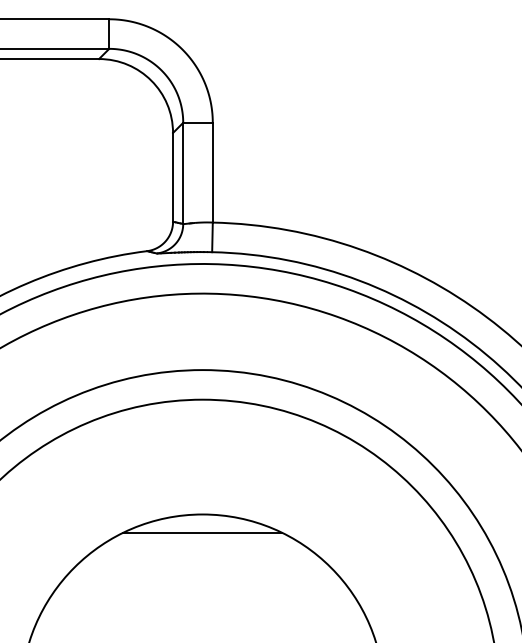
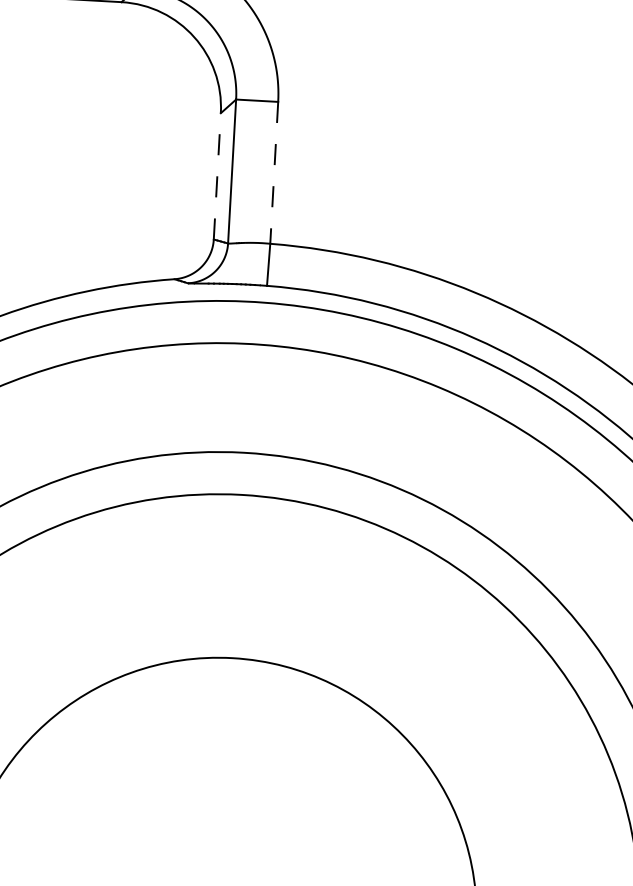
line: (212, 172) -> (273, 172), solid -> dashed
line: (173, 176) -> (218, 175), solid -> dashed
line: (202, 532) -> (230, 683), removed

